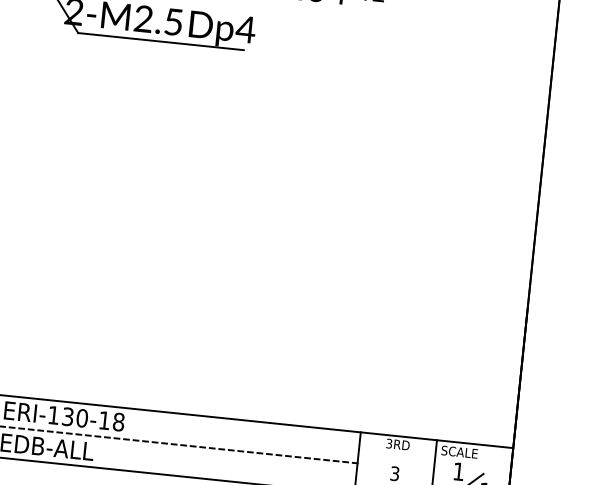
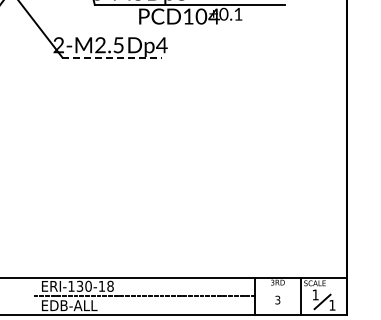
line: (161, 41) -> (112, 57), solid -> dashed

